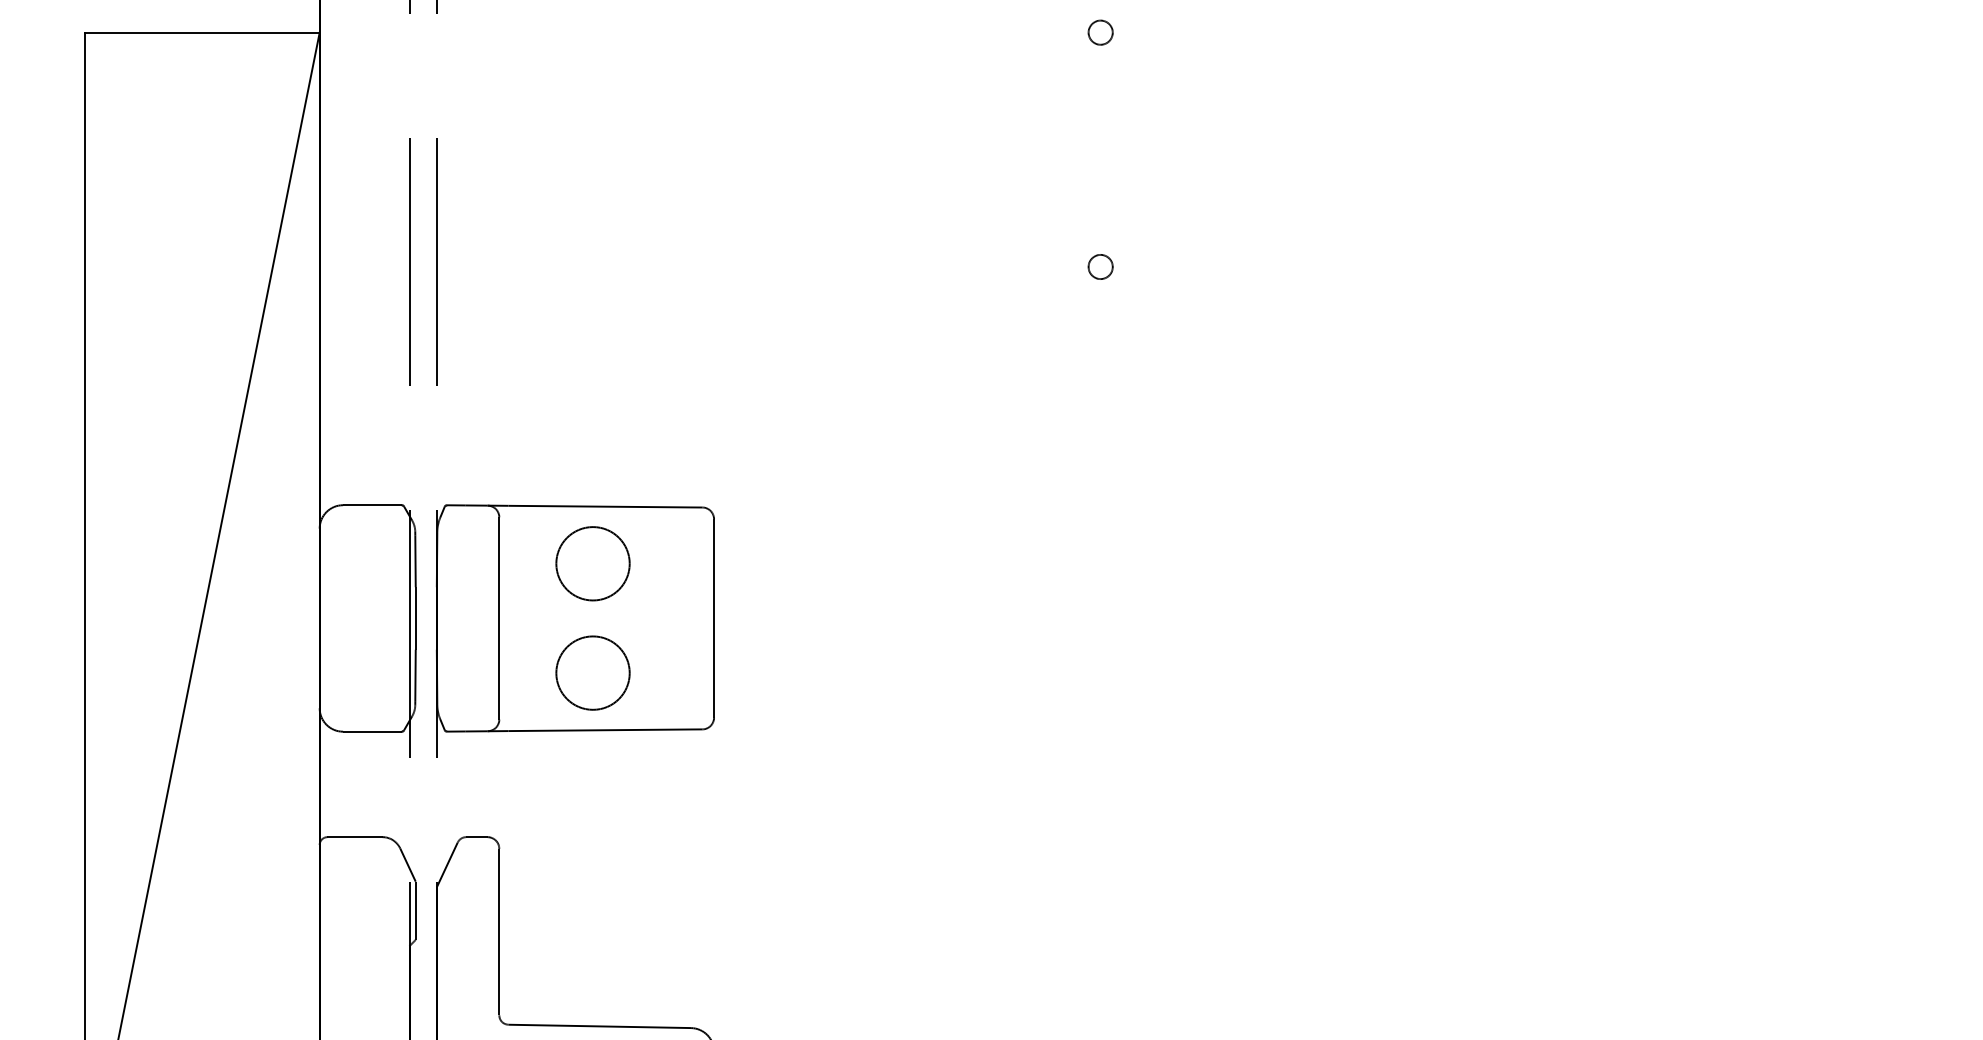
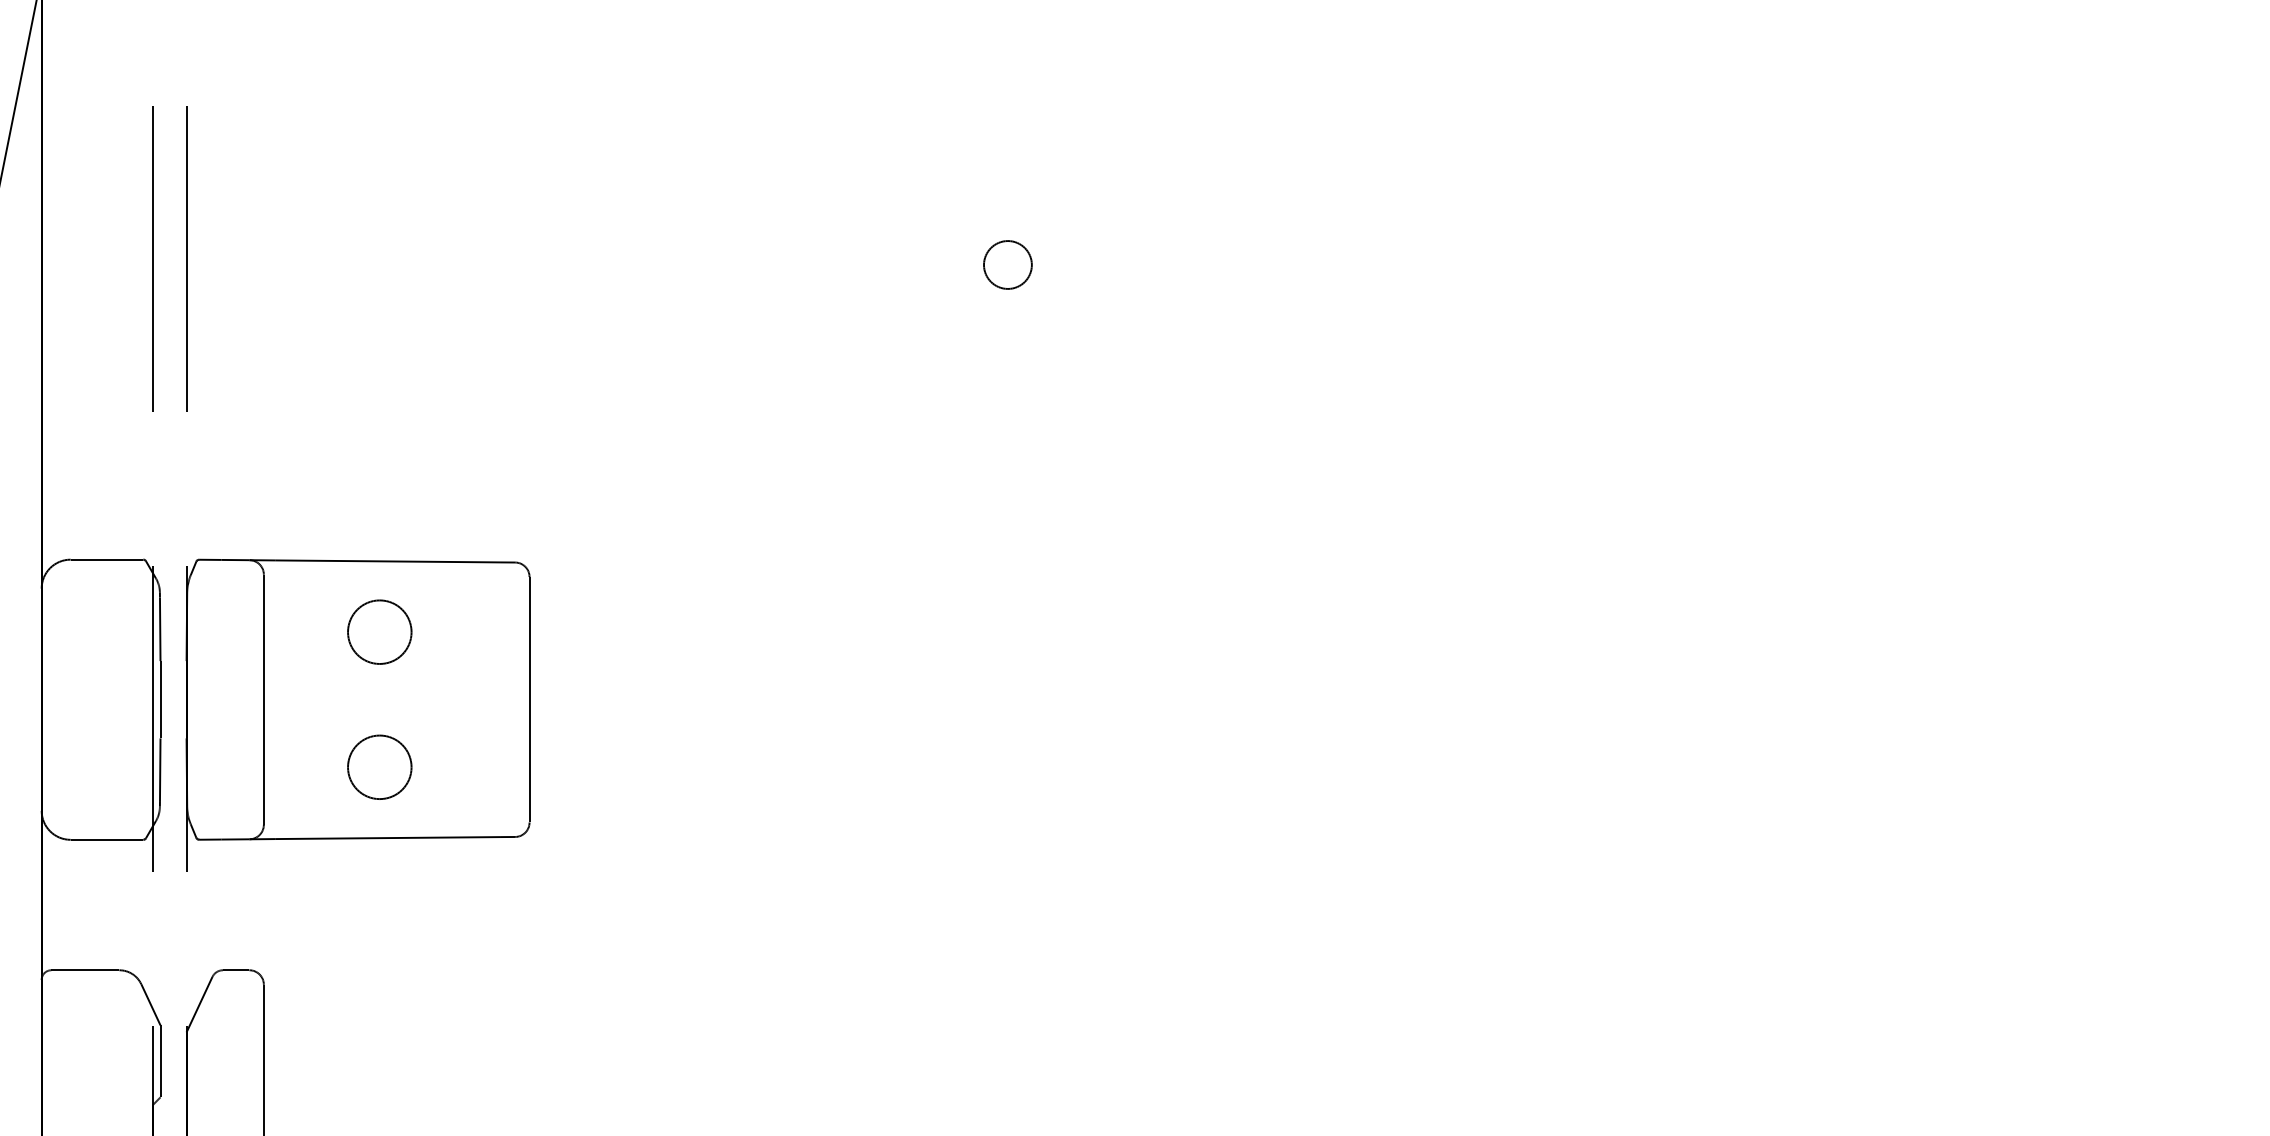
circle: (1100, 266) -> (1007, 264), size x1.6
circle: (592, 563) -> (379, 631), size x0.7
circle: (592, 672) -> (379, 766), size x0.7

